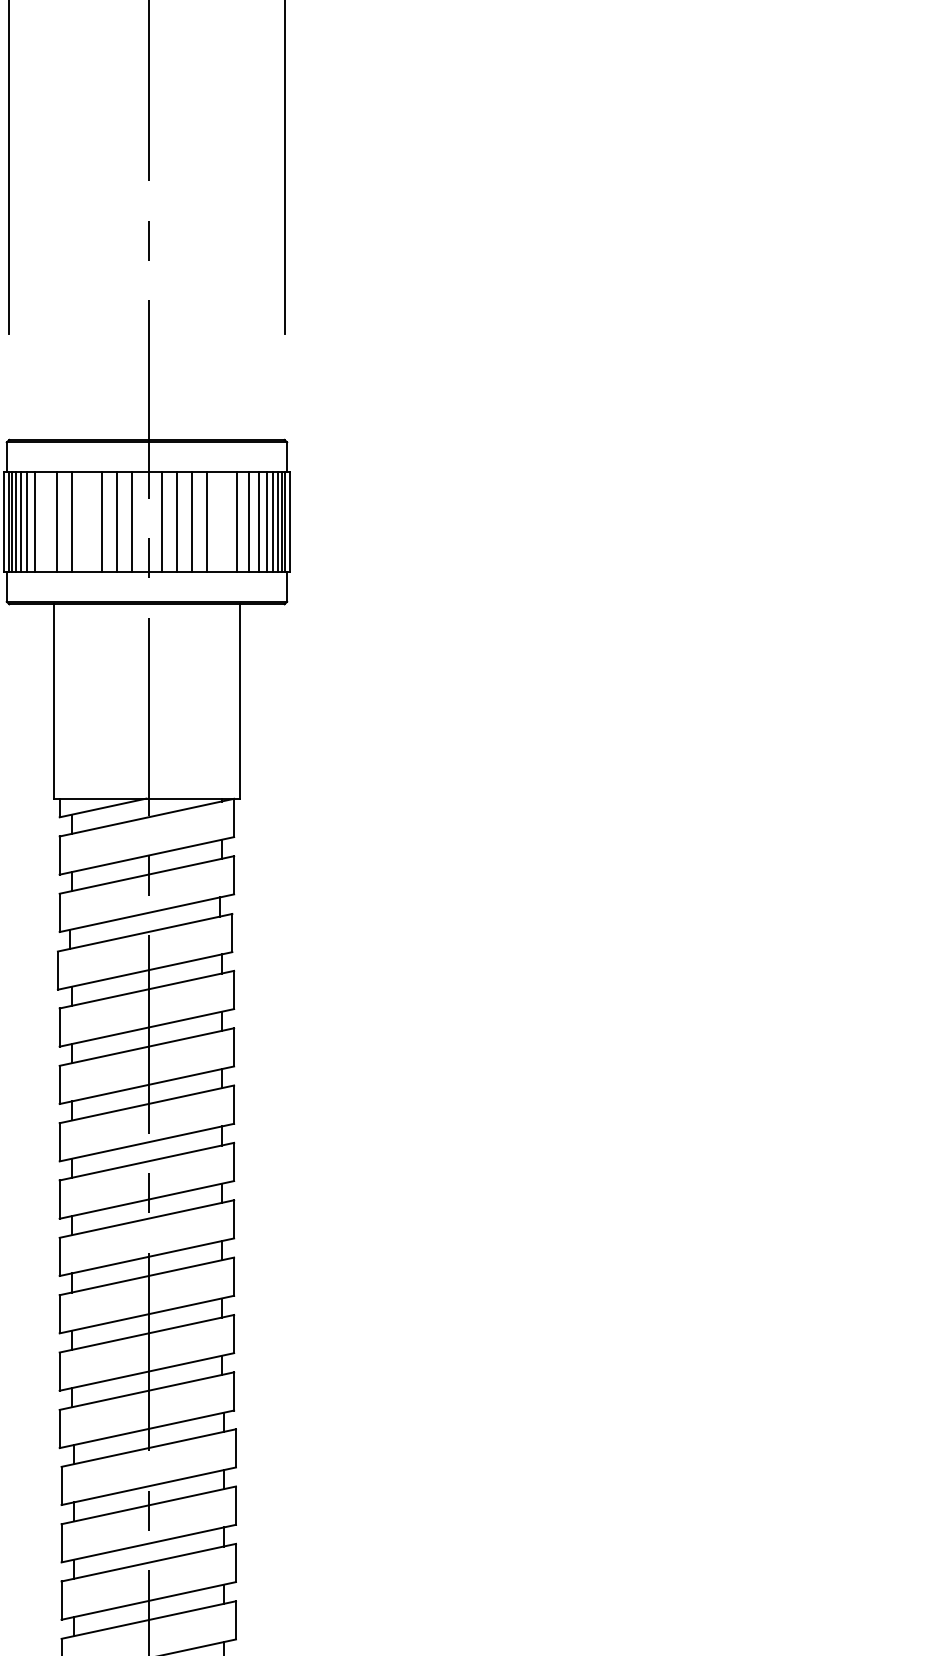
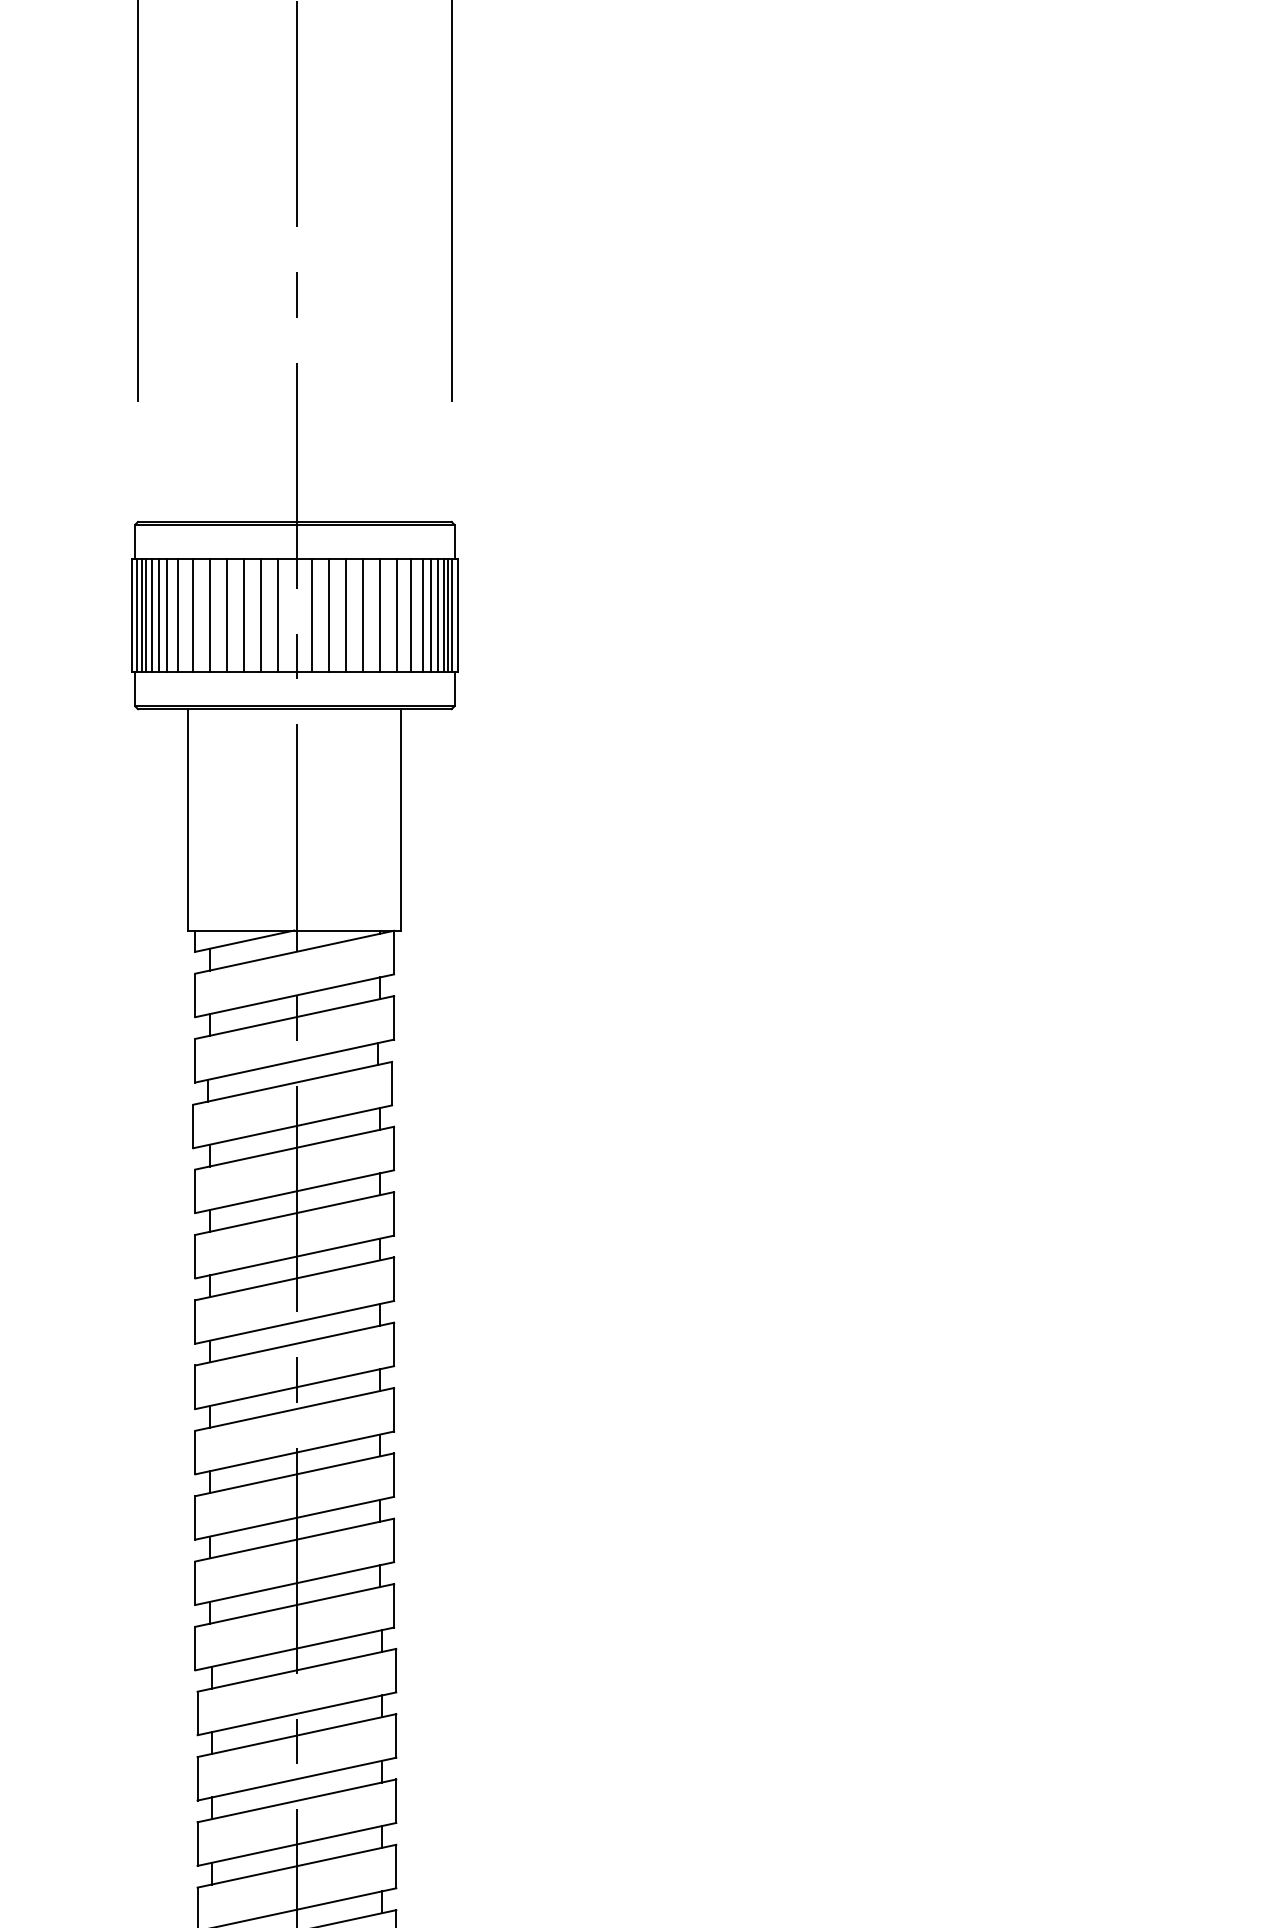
line: (44, 522) -> (178, 615), added
line: (86, 522) -> (226, 615), added
line: (222, 522) -> (380, 615), added

